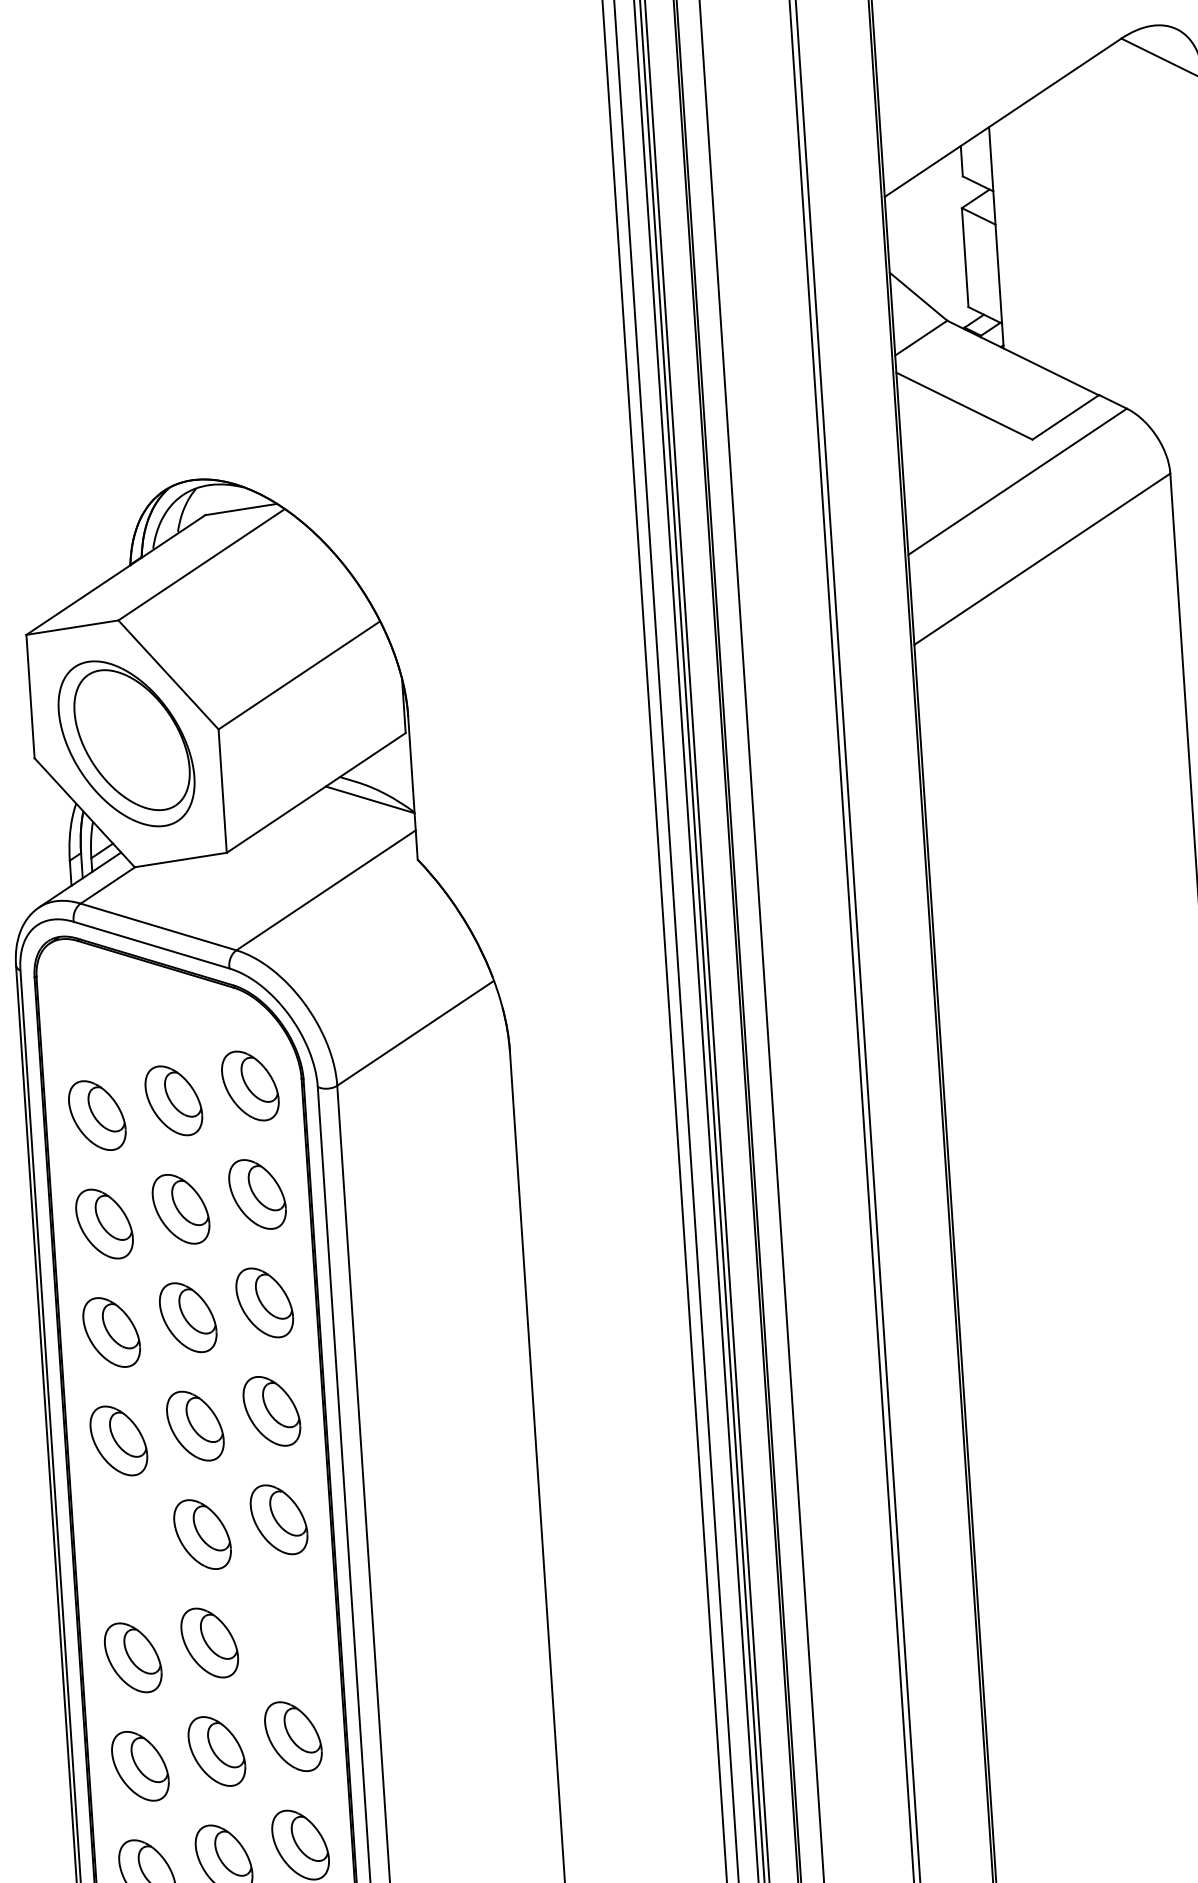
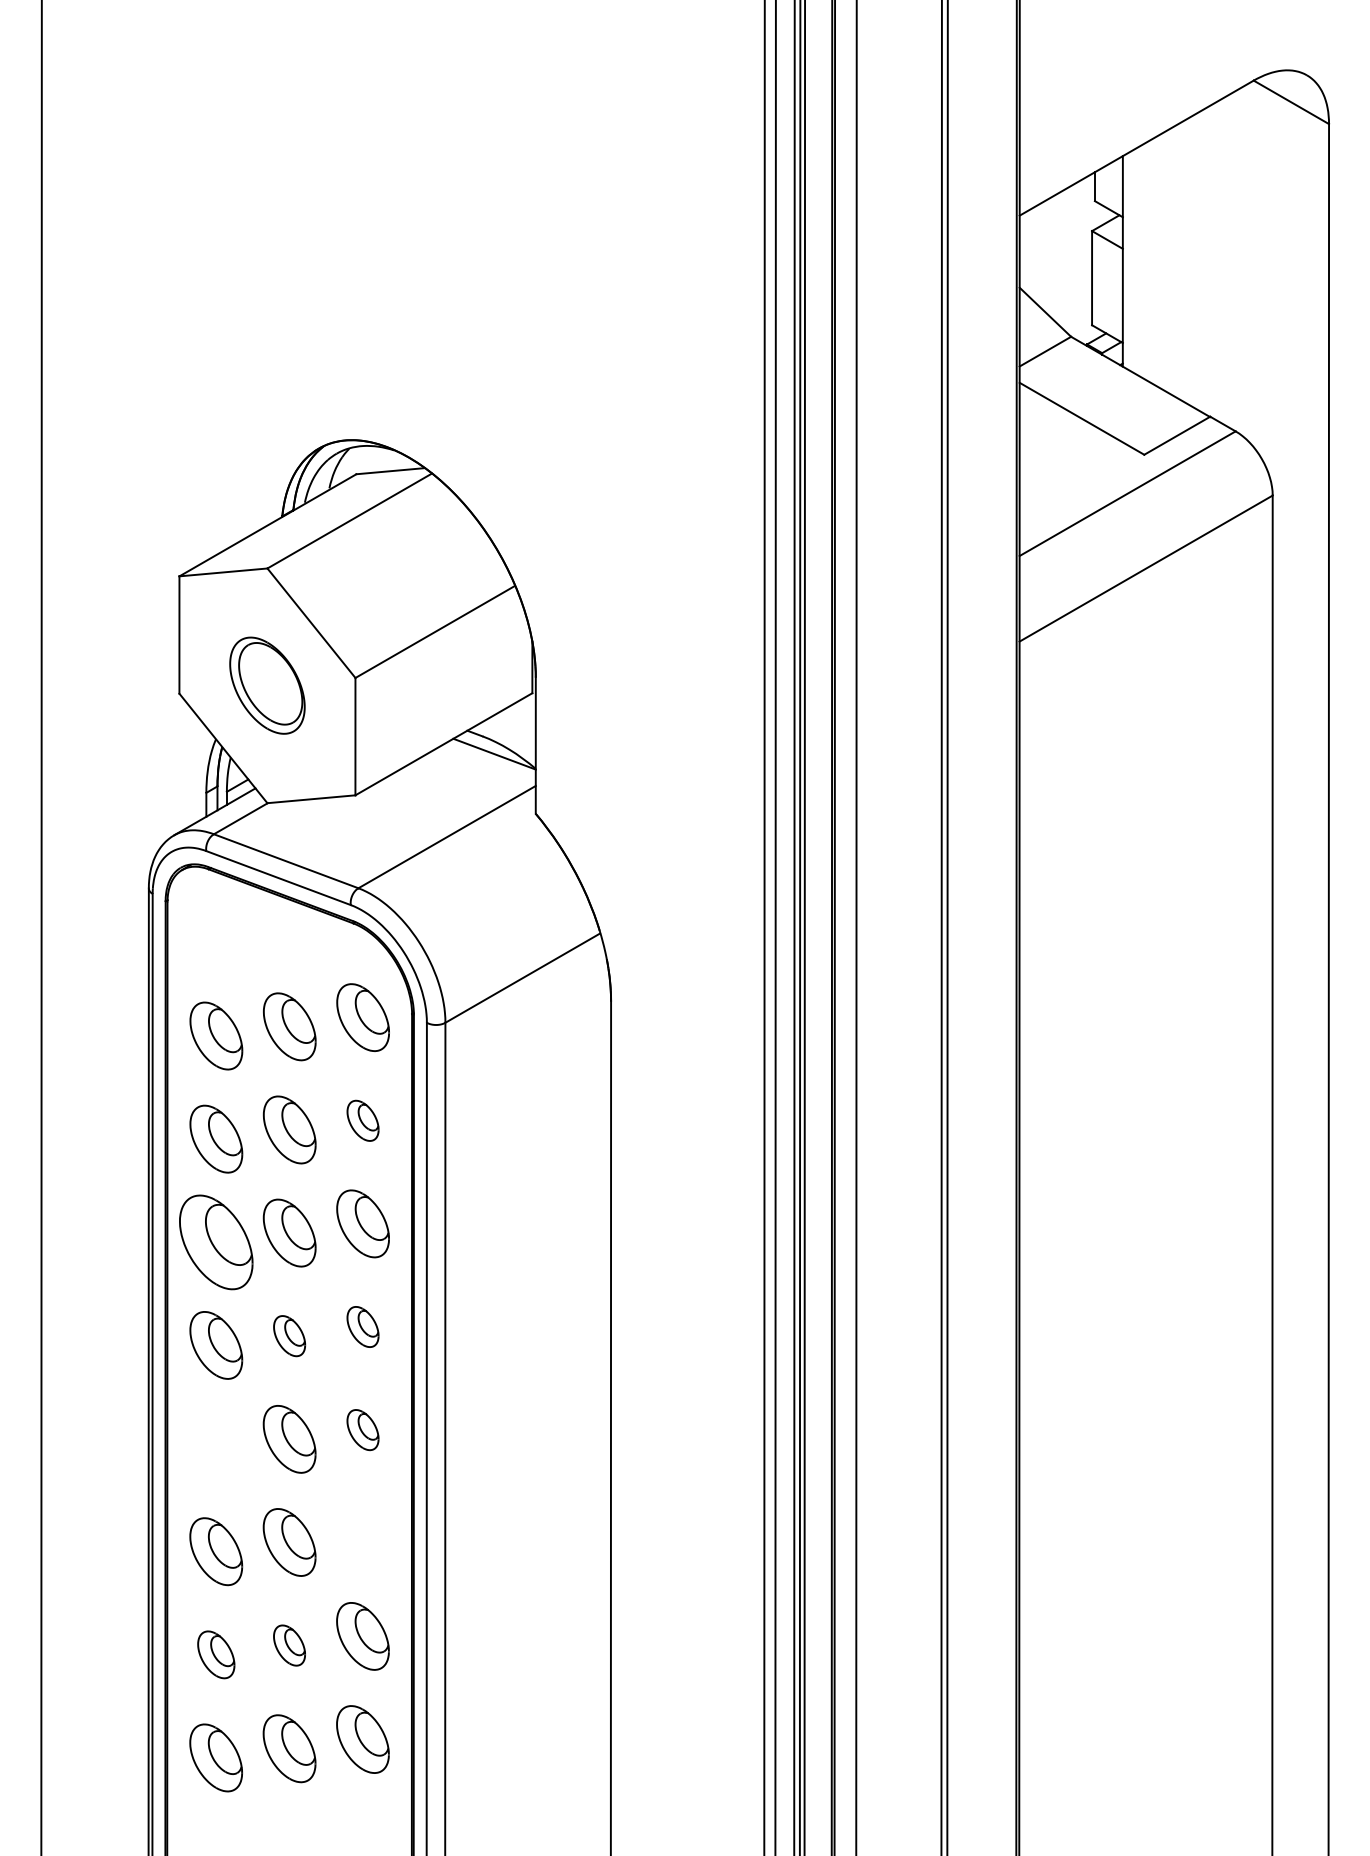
part: (126, 743) -> (267, 685), size x0.6
part: (256, 1194) -> (362, 1120), size x0.6
part: (111, 1331) -> (216, 1241), size x1.4
part: (271, 1410) -> (362, 1326), size x0.6
part: (195, 1425) -> (289, 1335), size x0.6
part: (278, 1519) -> (362, 1429), size x0.6
part: (216, 1751) -> (289, 1645), size x0.6
part: (140, 1765) -> (216, 1654), size x0.7

